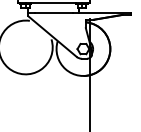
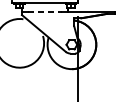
line: (53, 13) -> (44, 12), solid -> dashed

